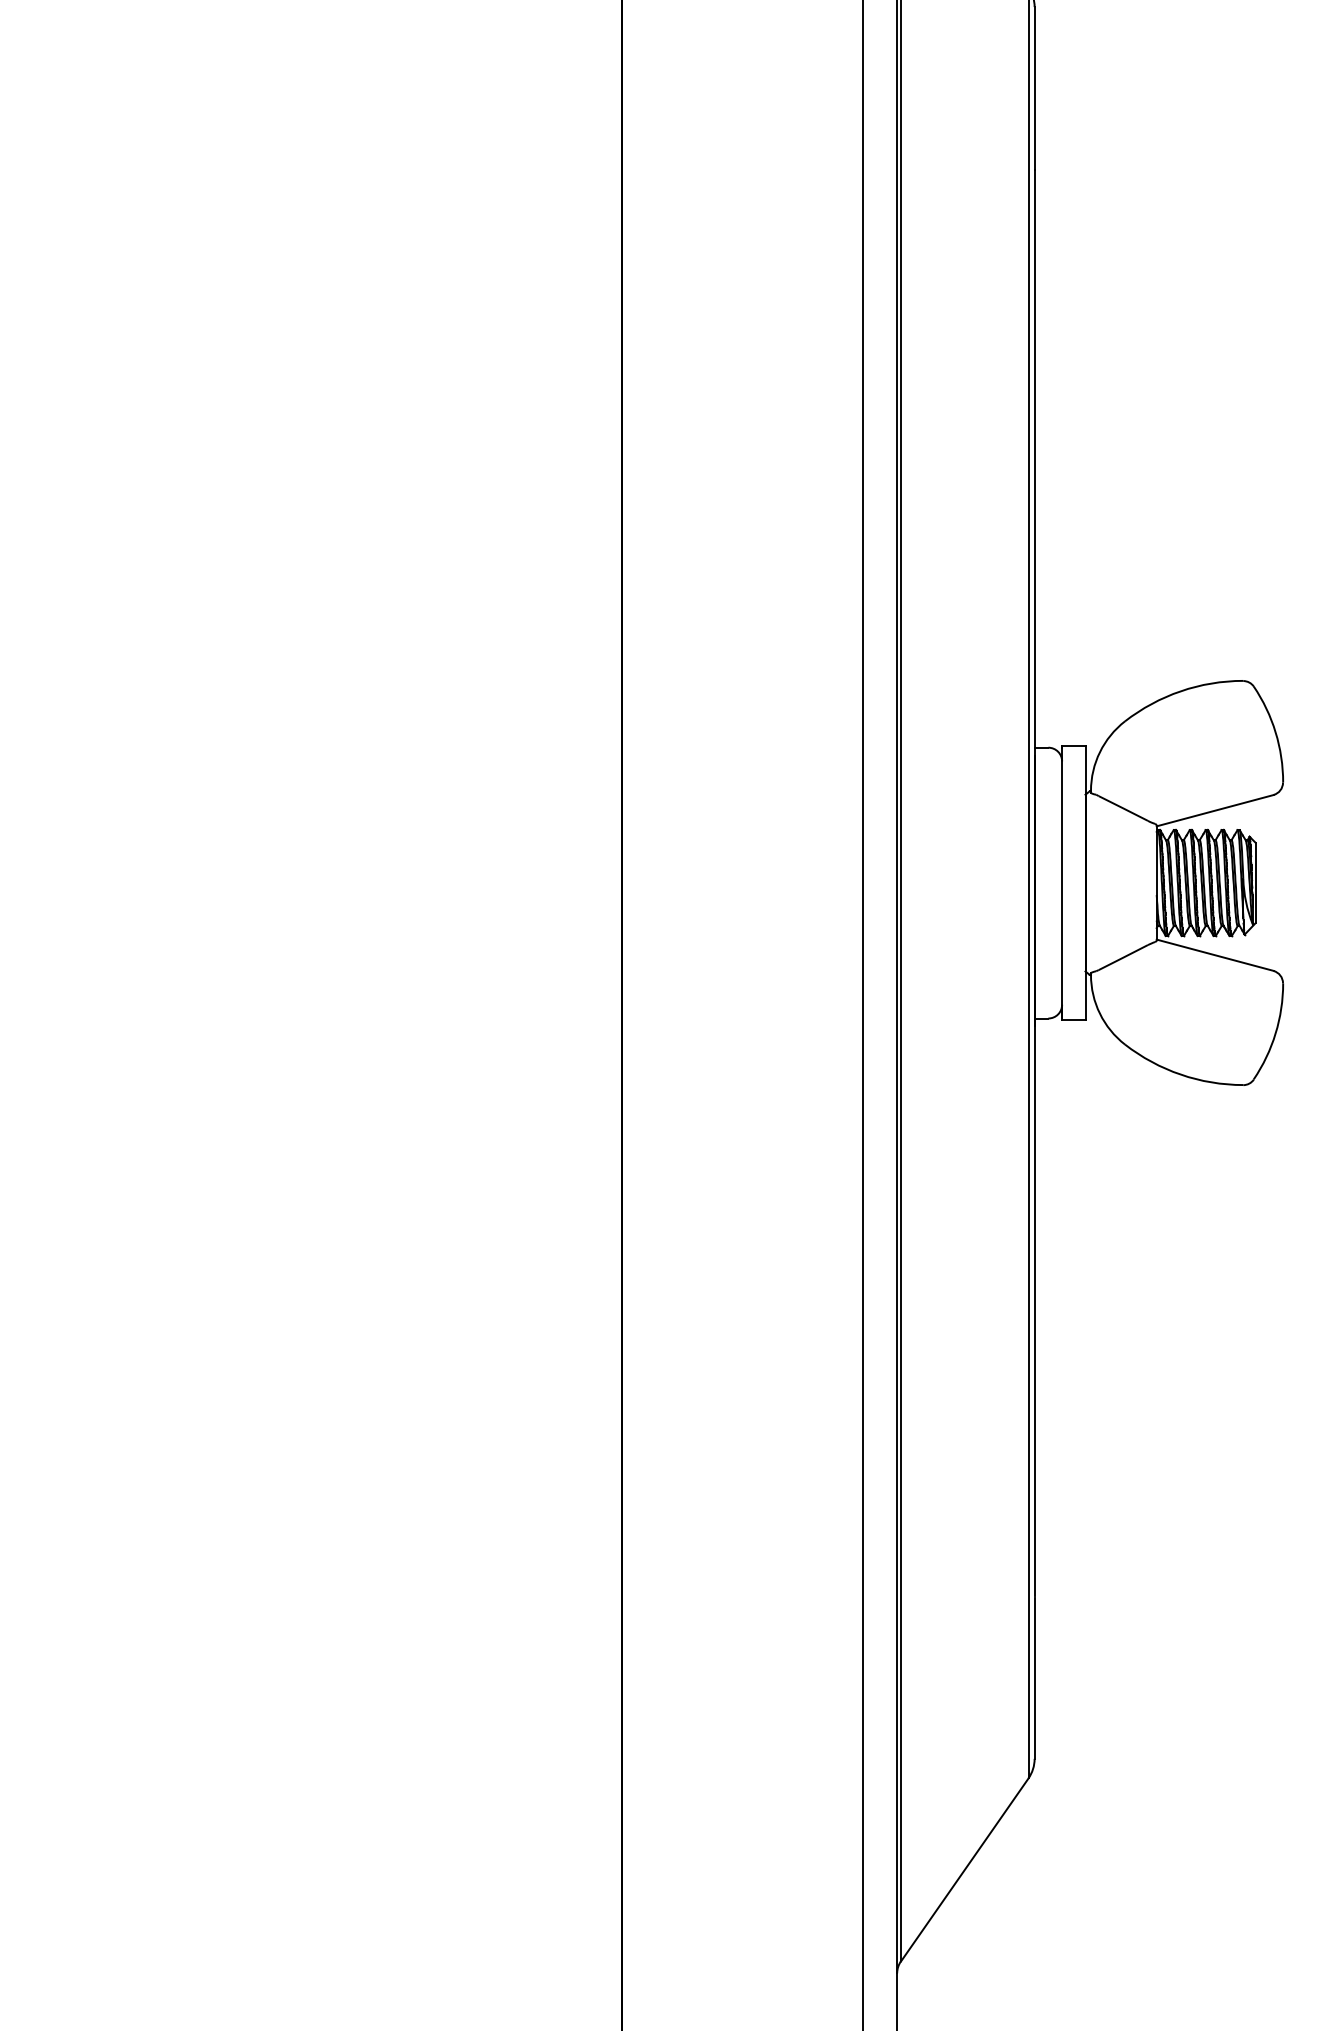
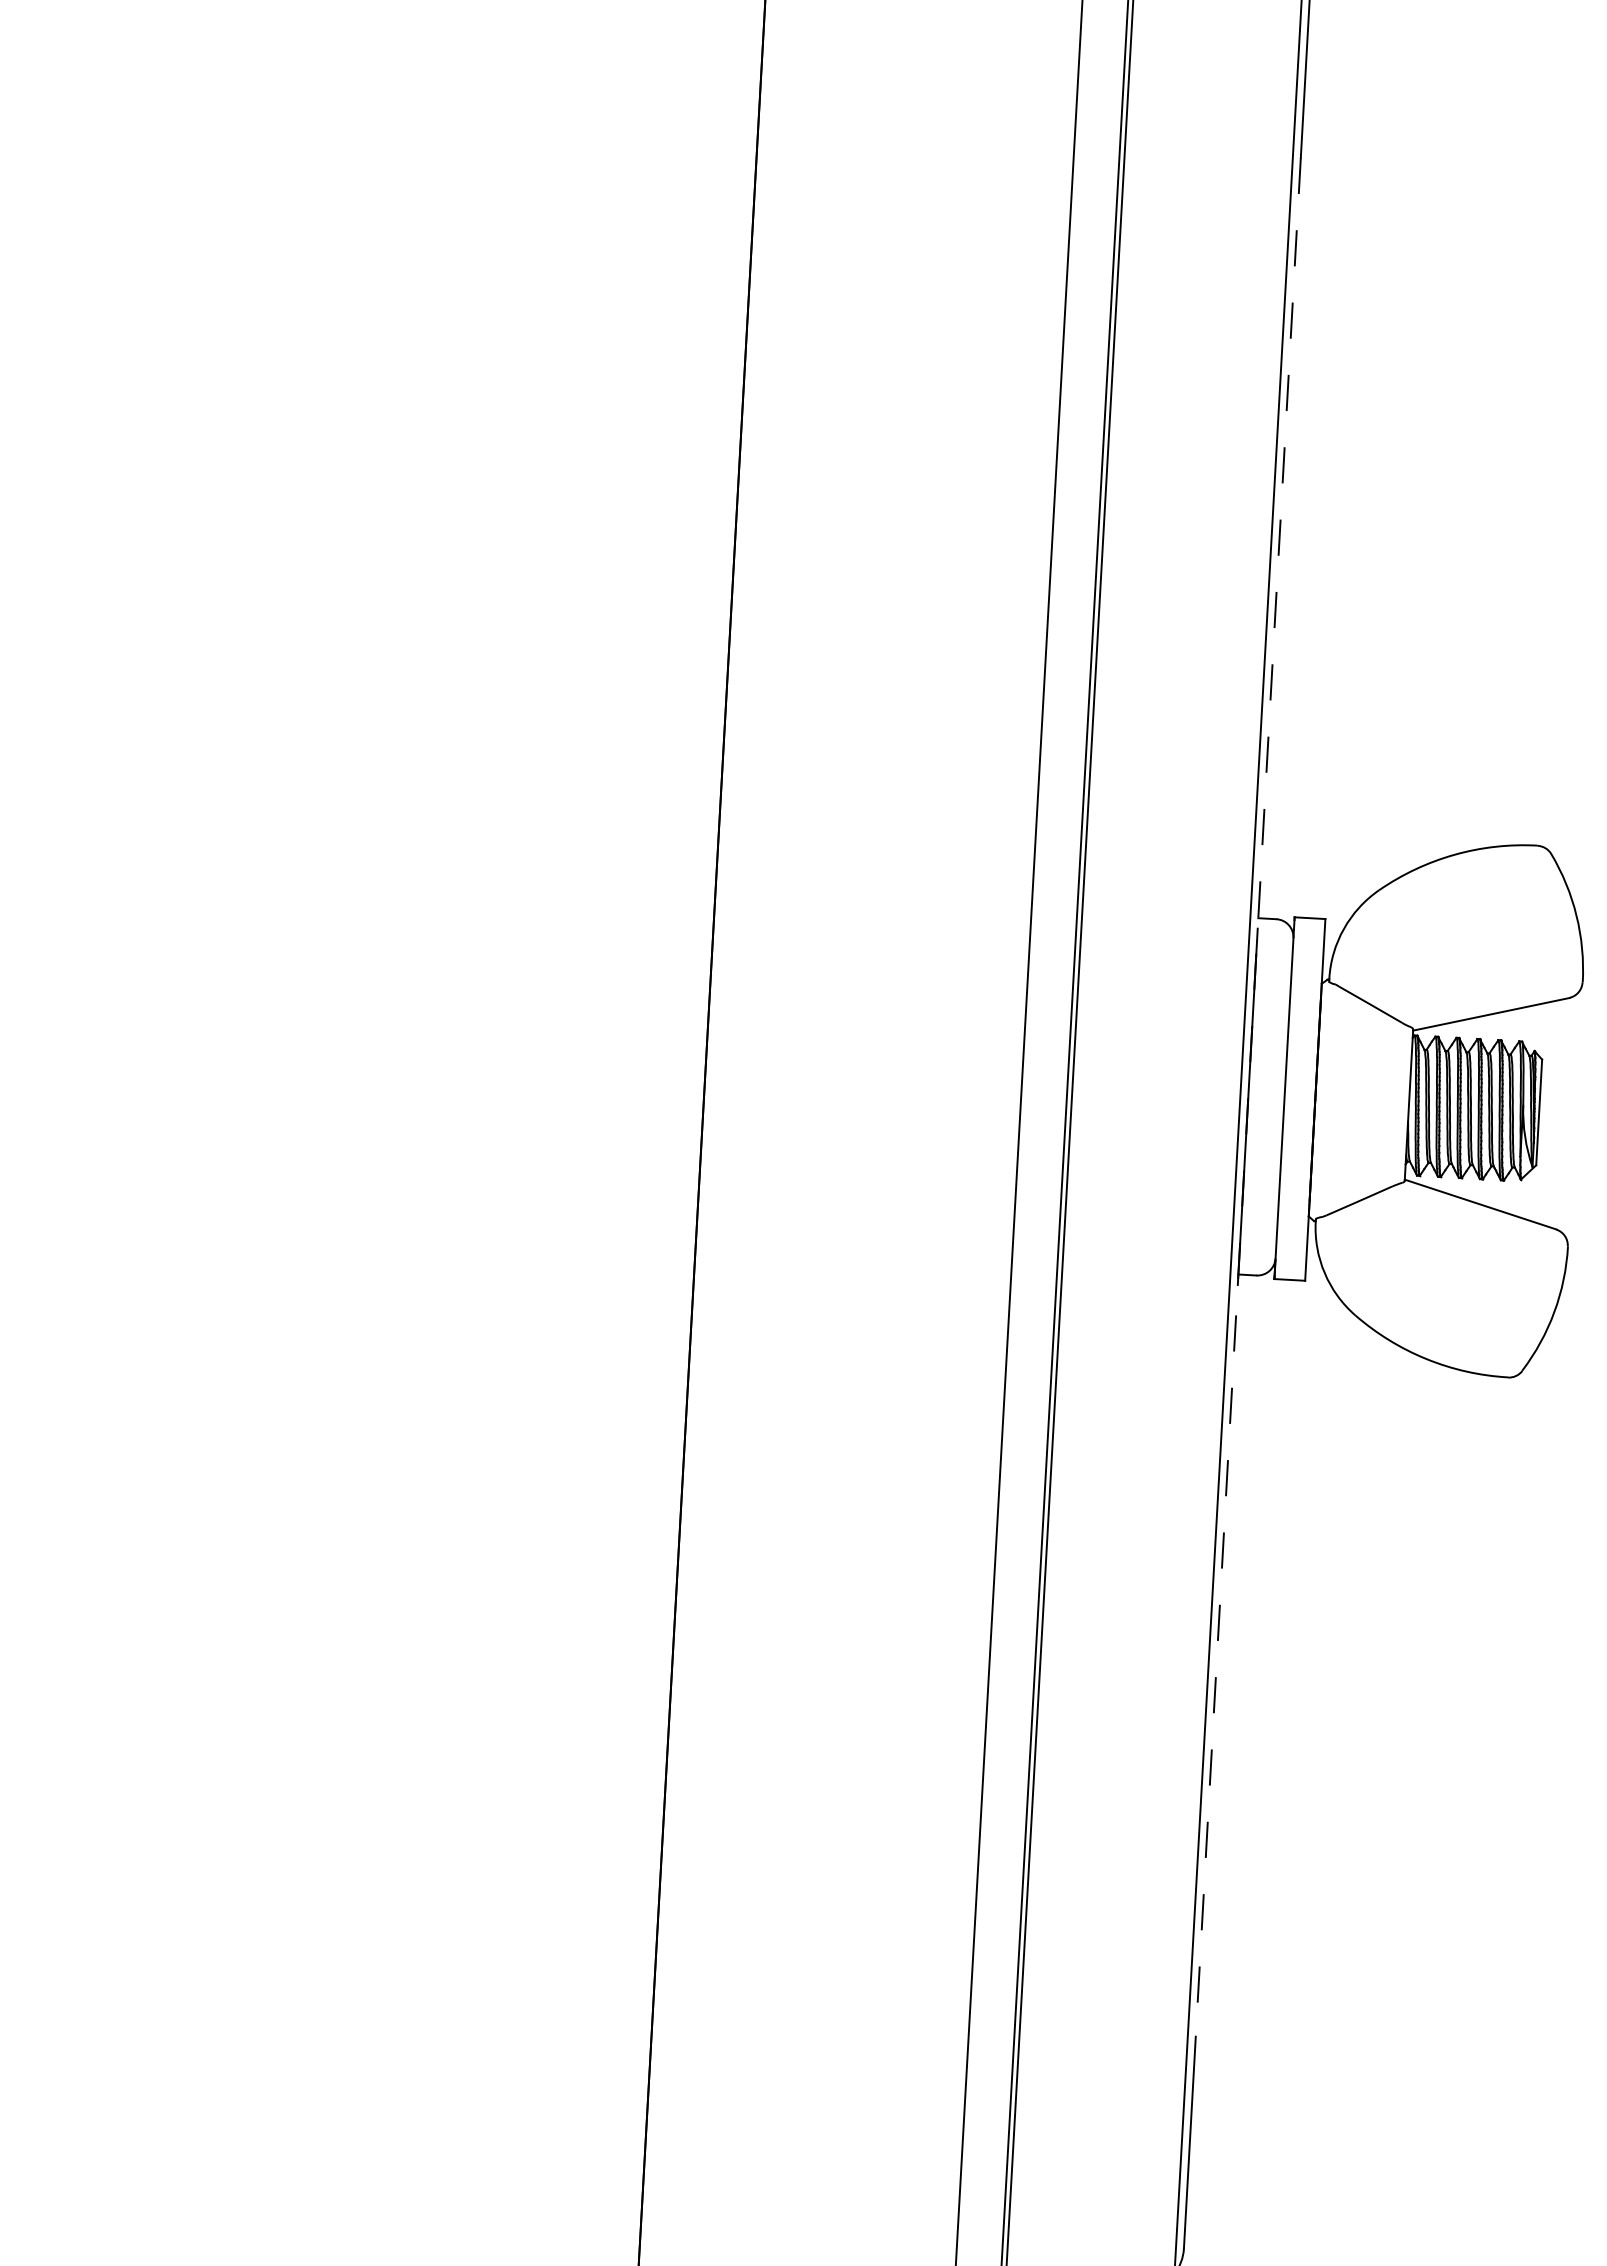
line: (1034, 883) -> (1248, 1096), solid -> dashed

